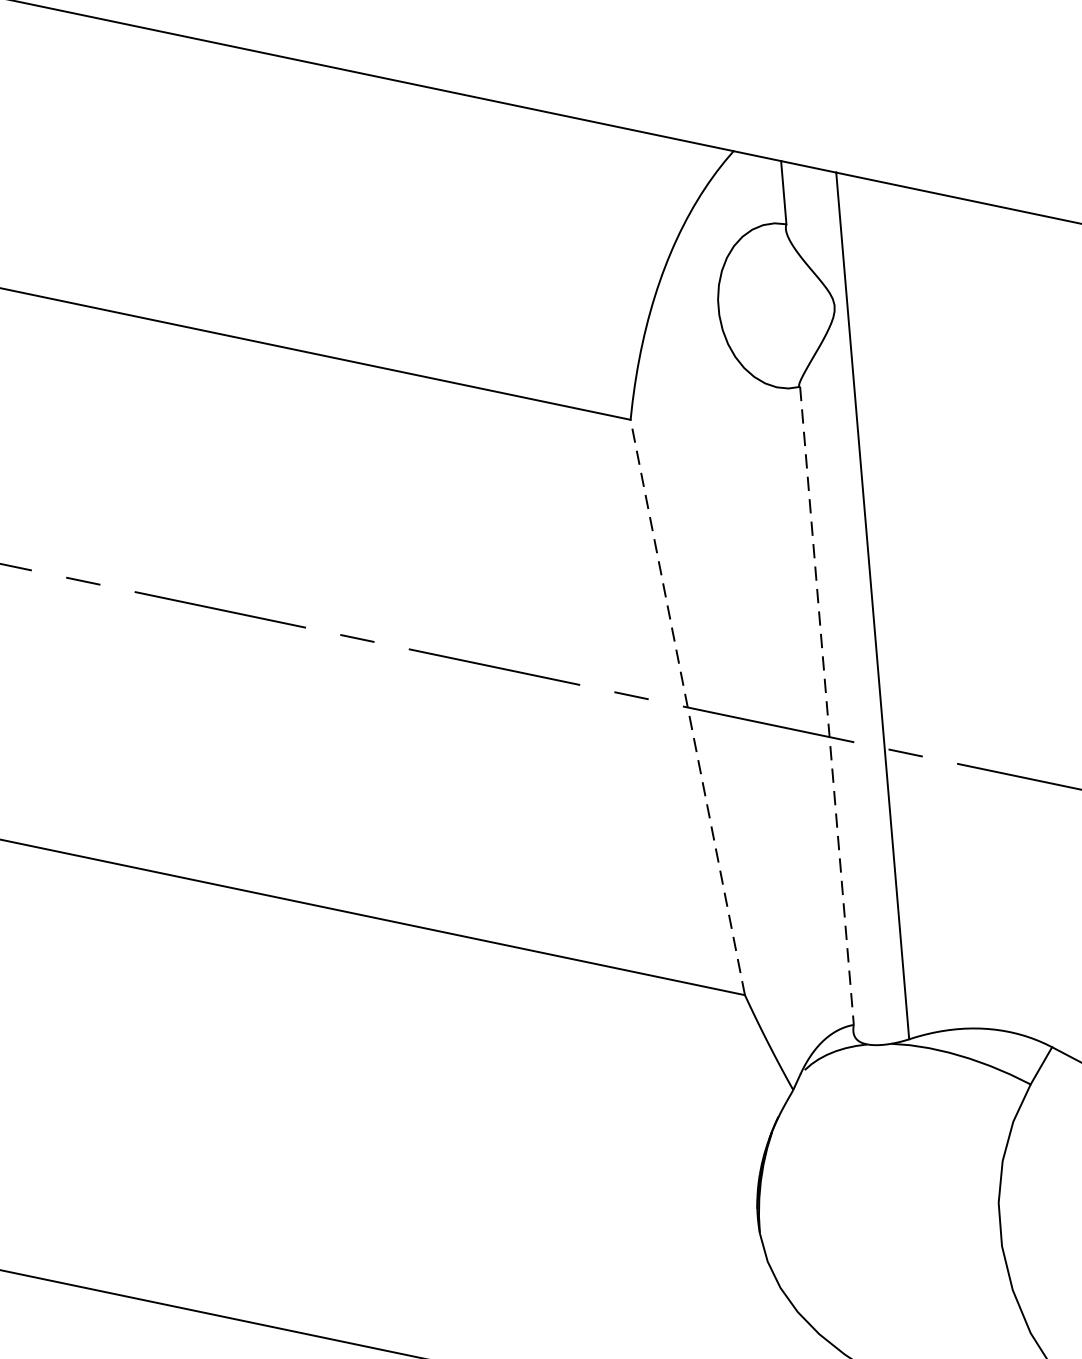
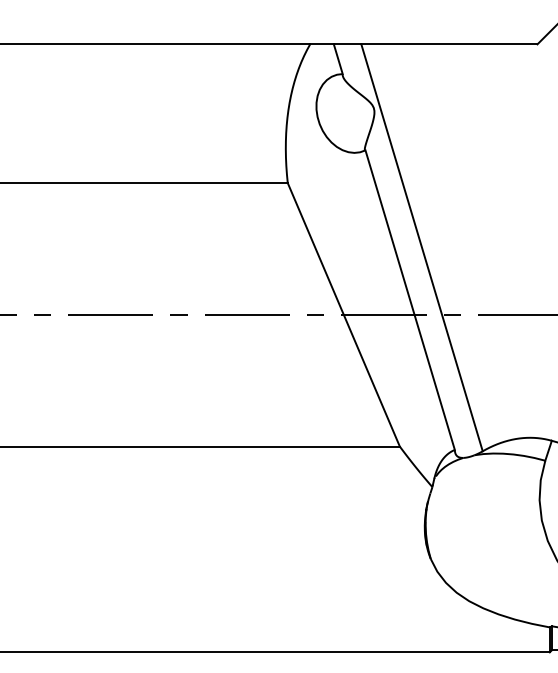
line: (687, 706) -> (343, 314), dashed -> solid
line: (827, 706) -> (410, 300), dashed -> solid

